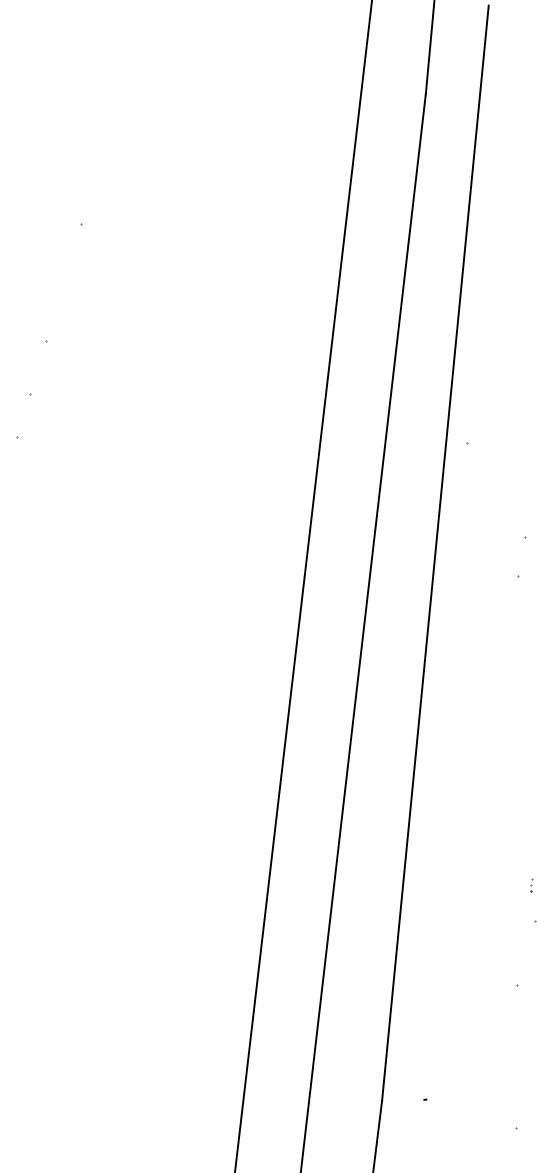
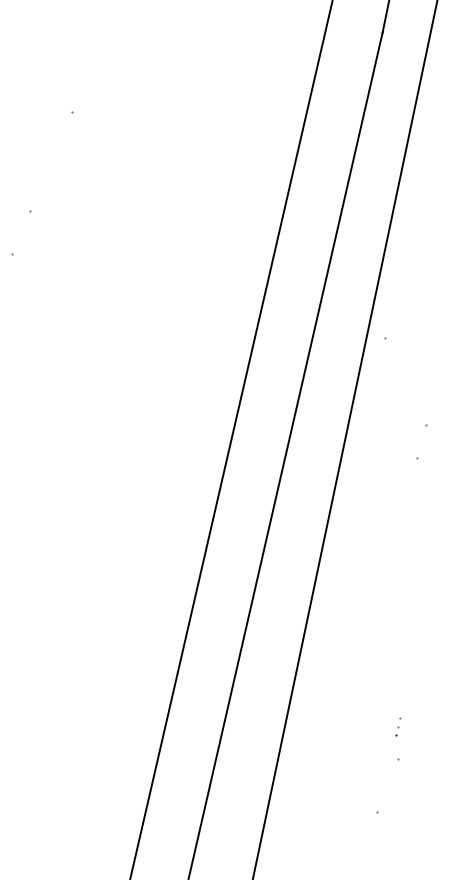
part: (531, 885) -> (398, 727), size x1.6

